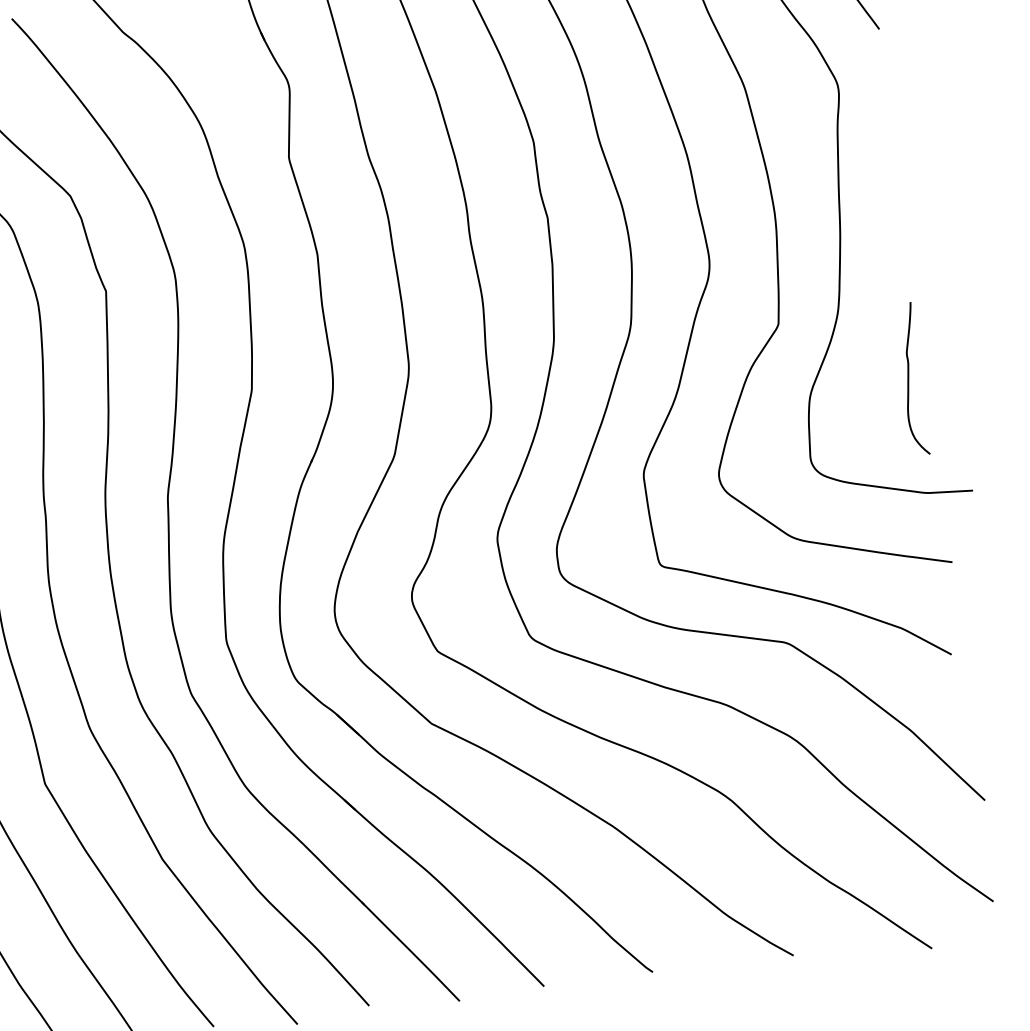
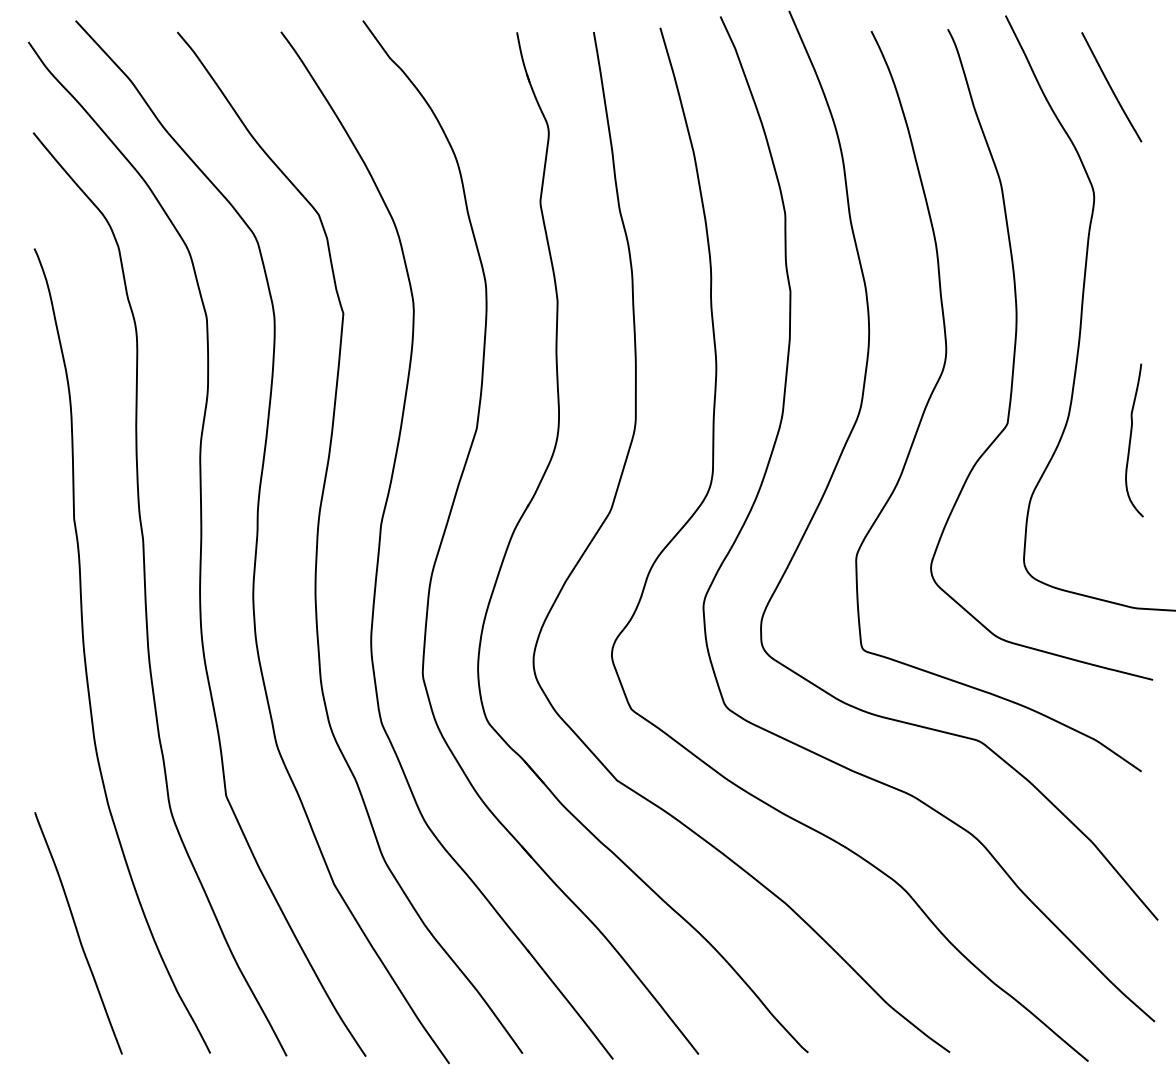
curve: (909, 379) -> (1131, 440), moved

